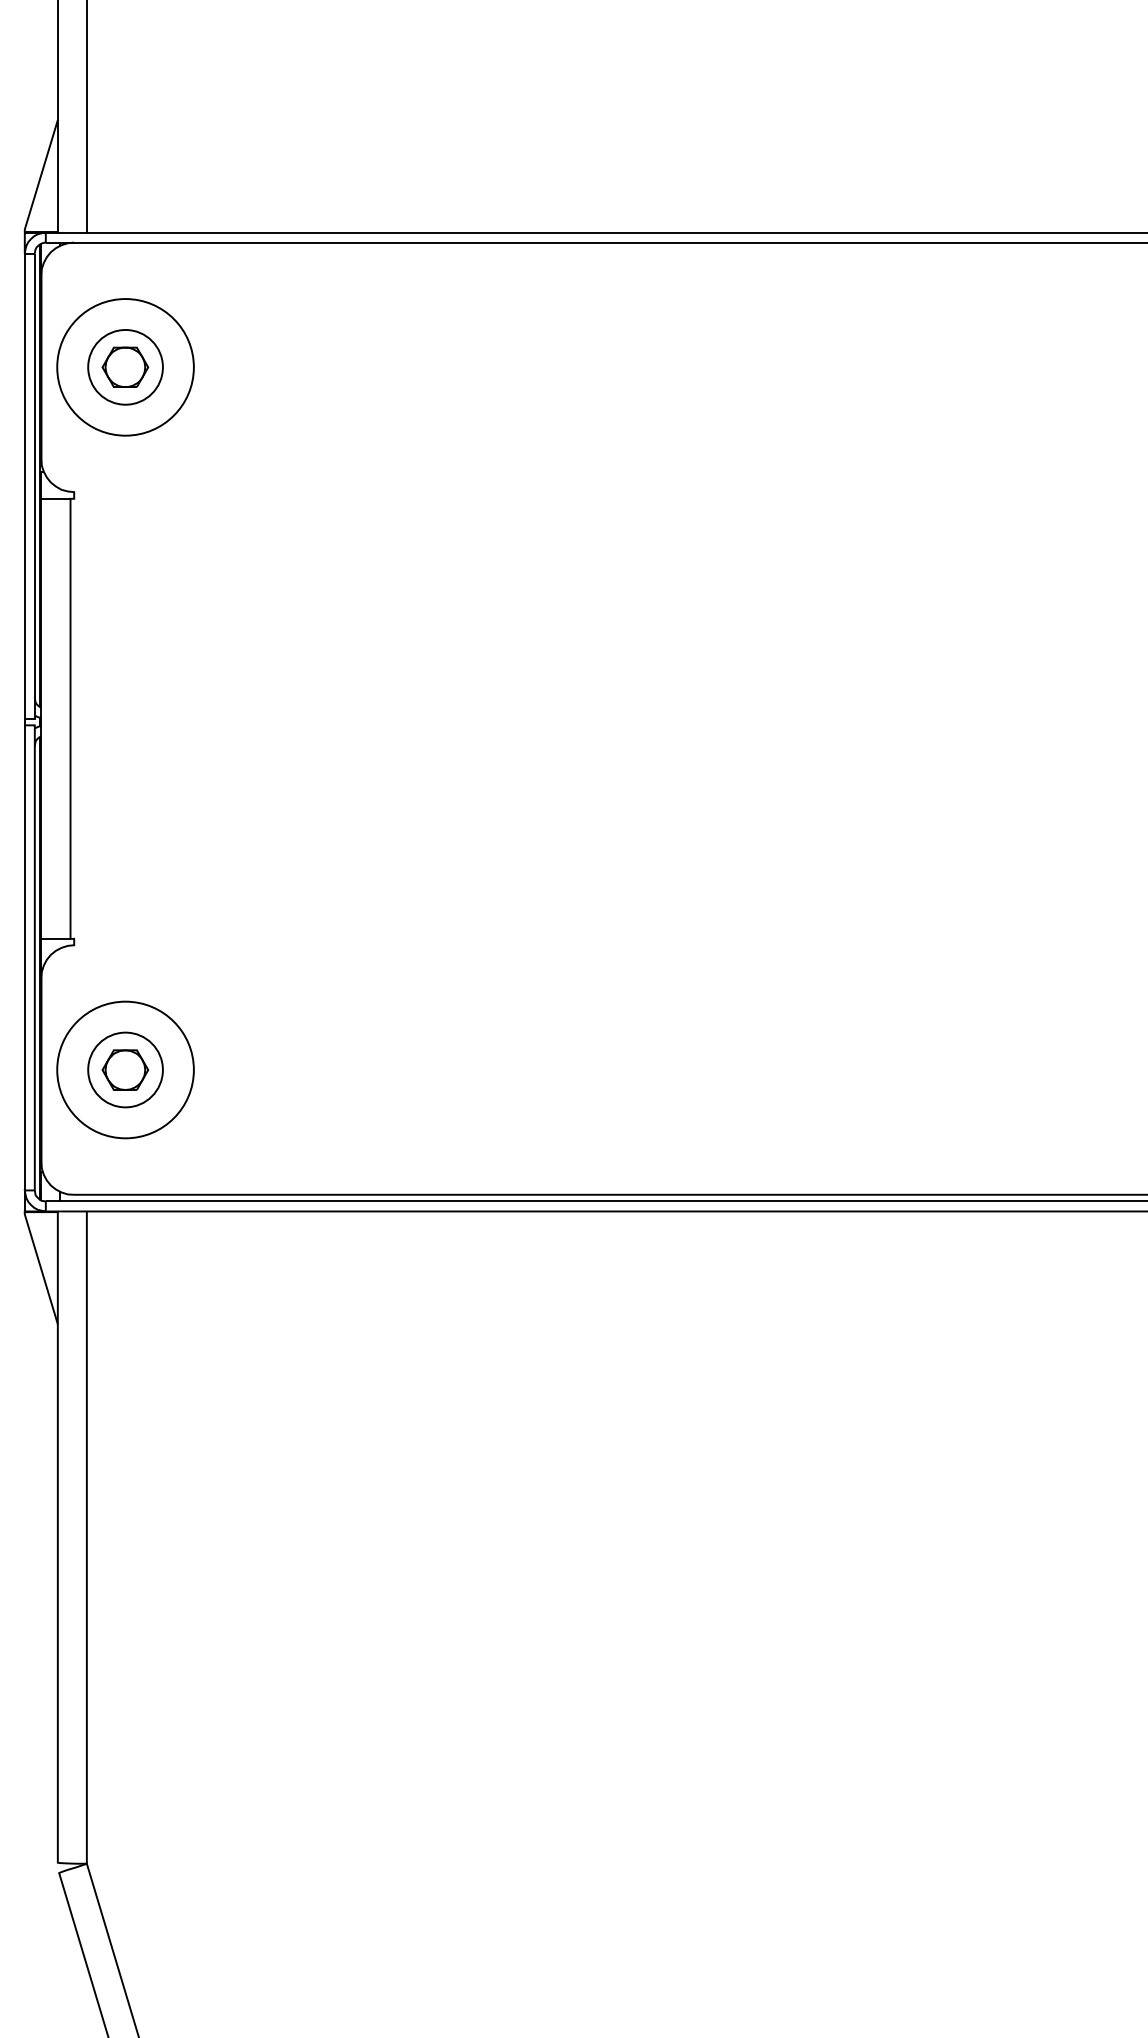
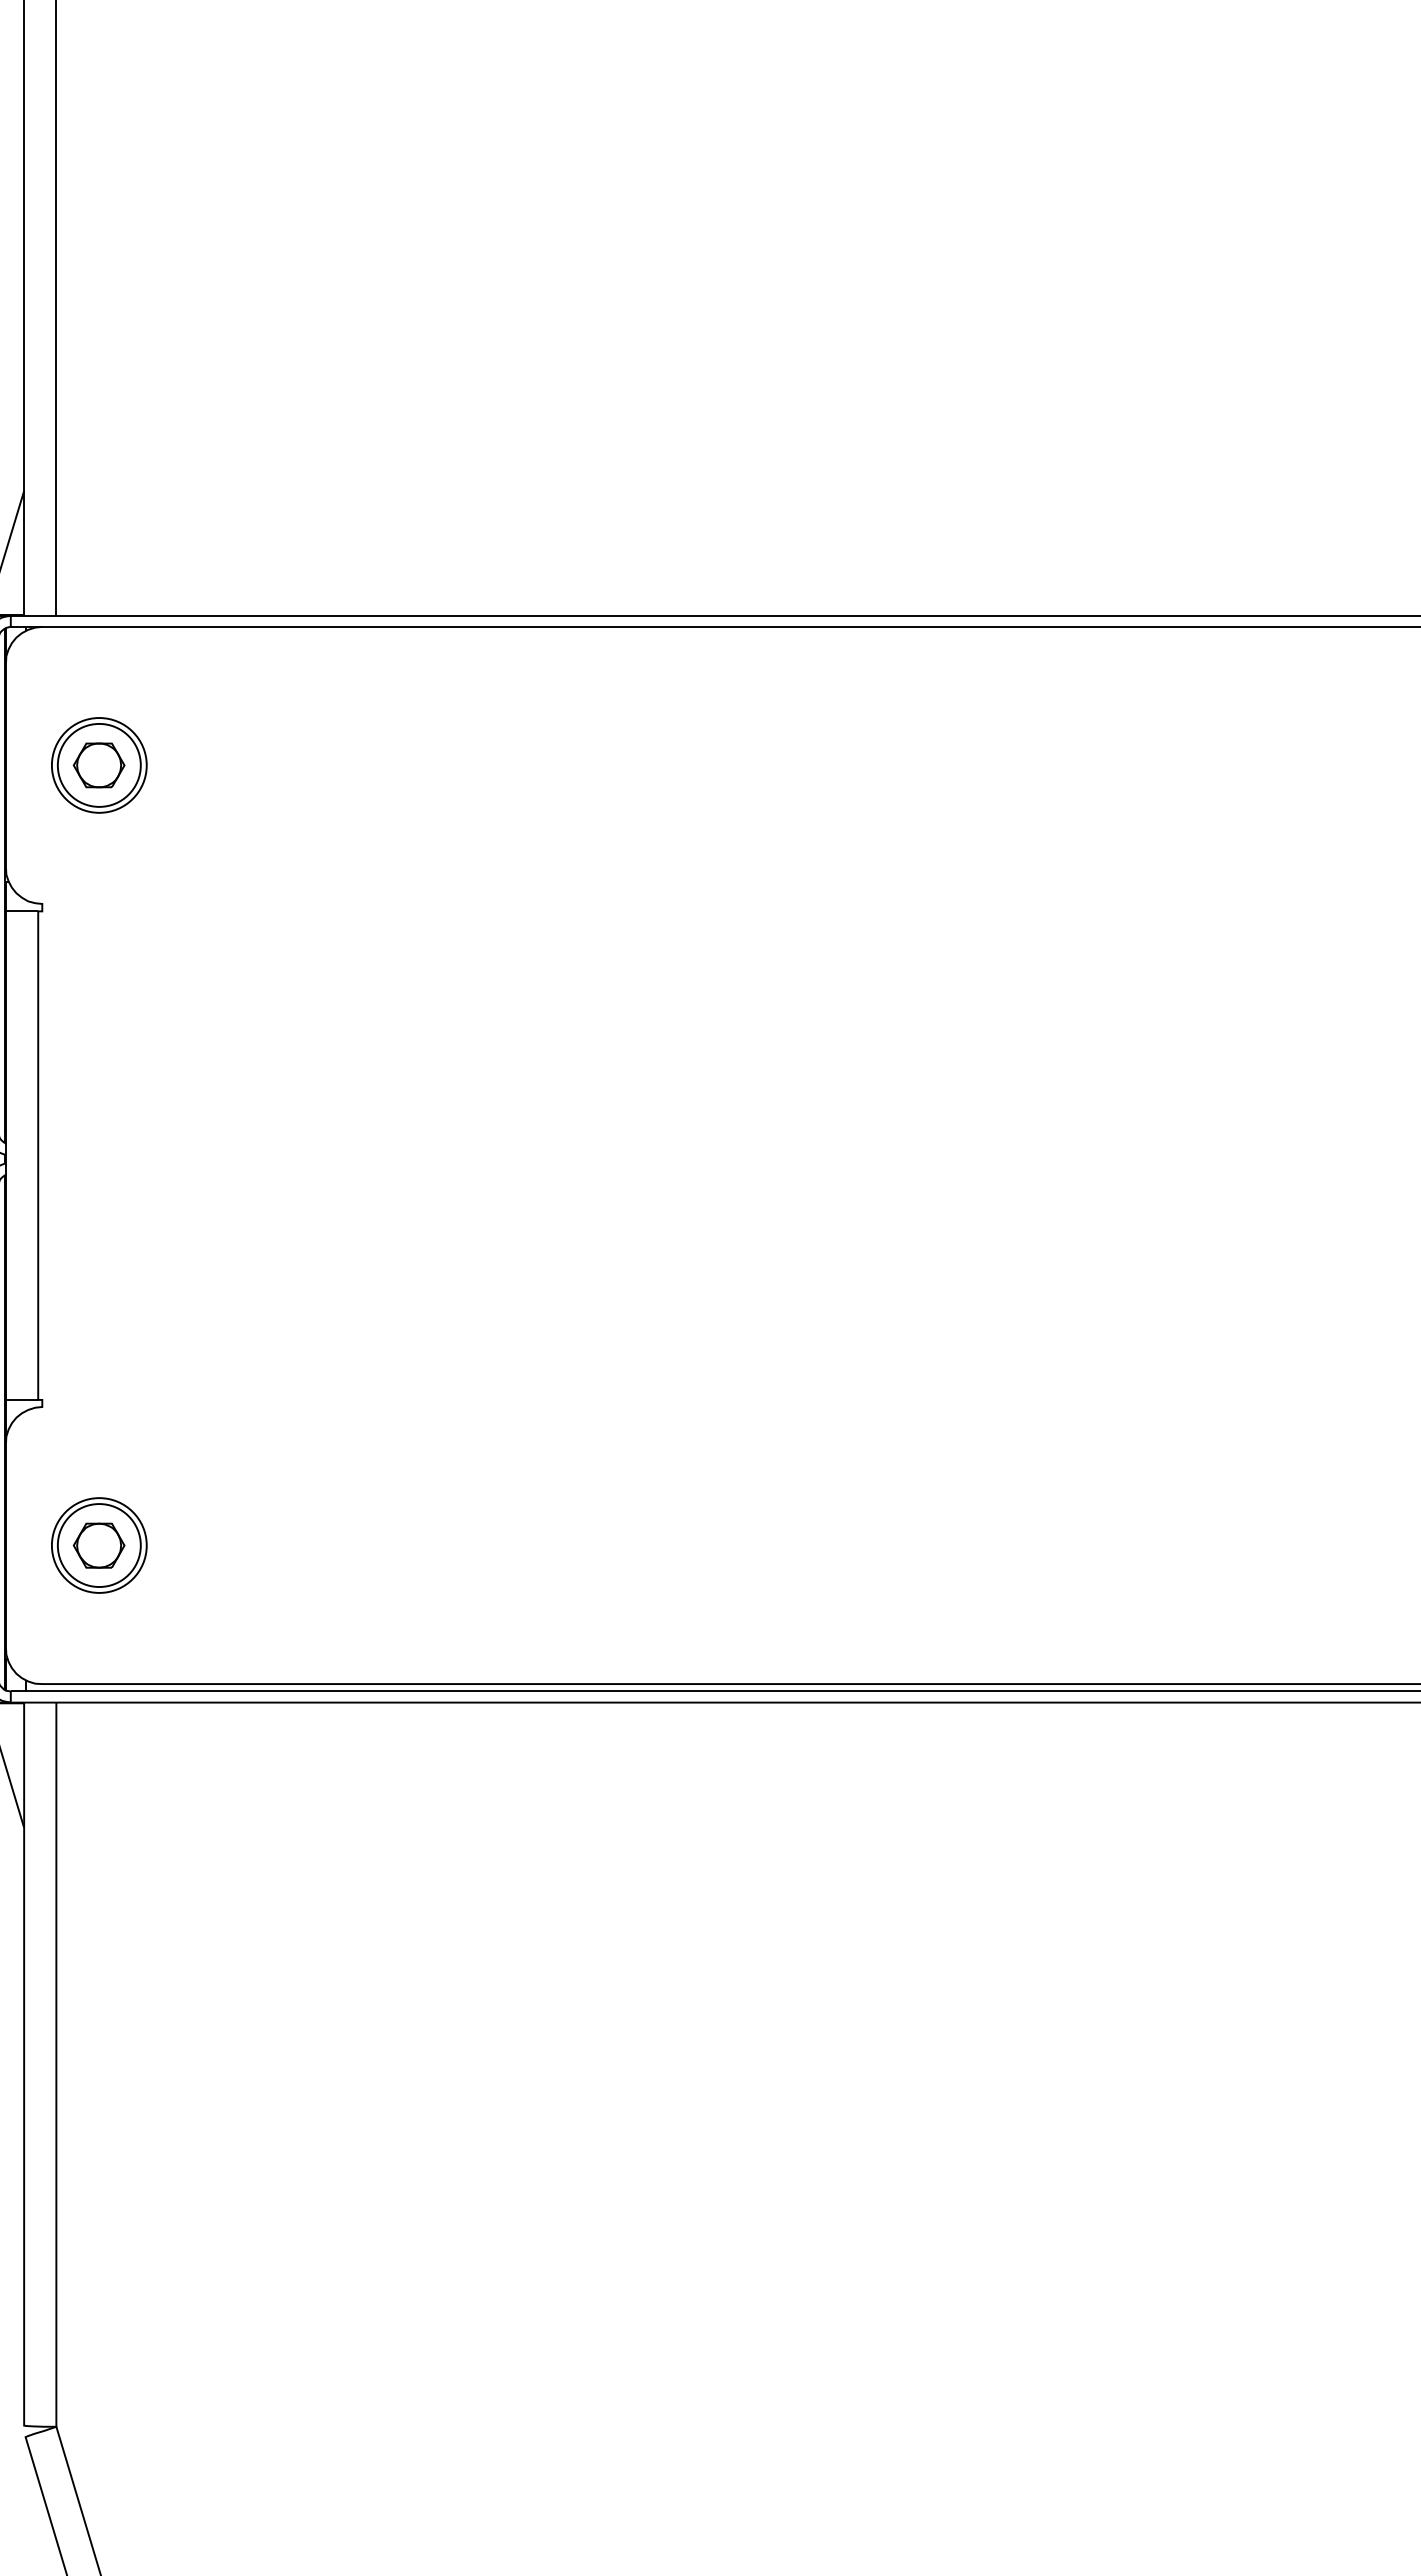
circle: (124, 367) -> (98, 765), size x0.62
circle: (124, 1069) -> (98, 1545), size x0.62

